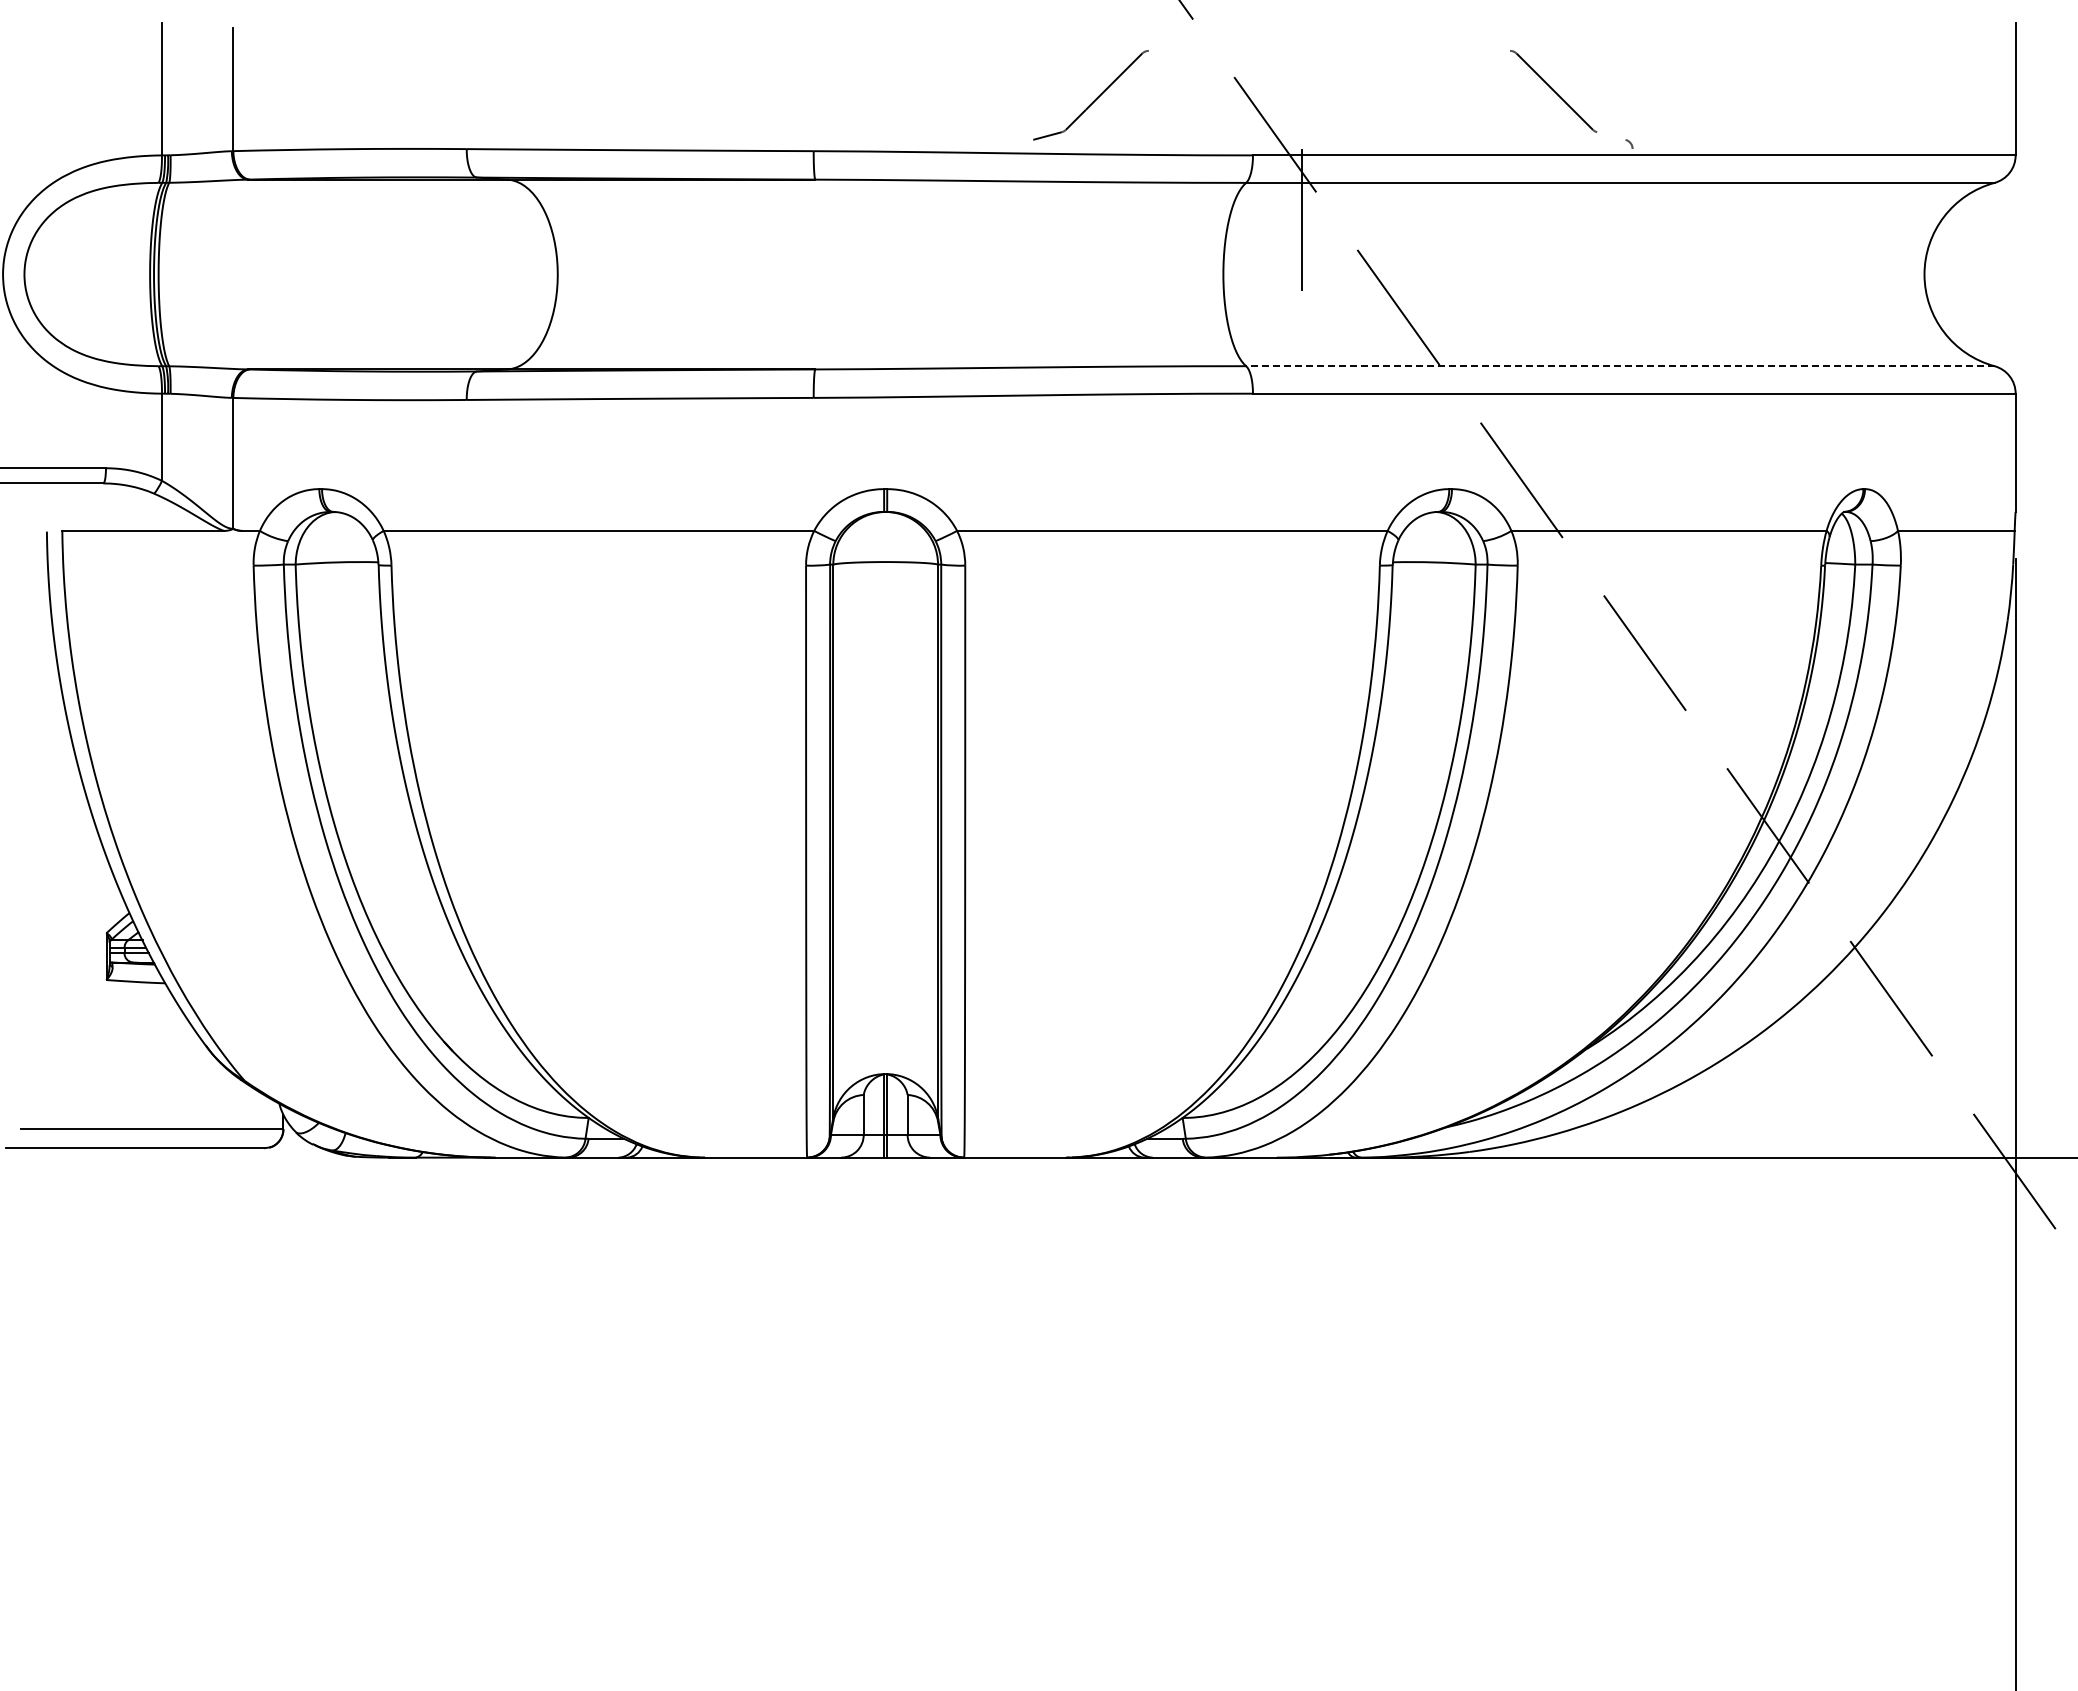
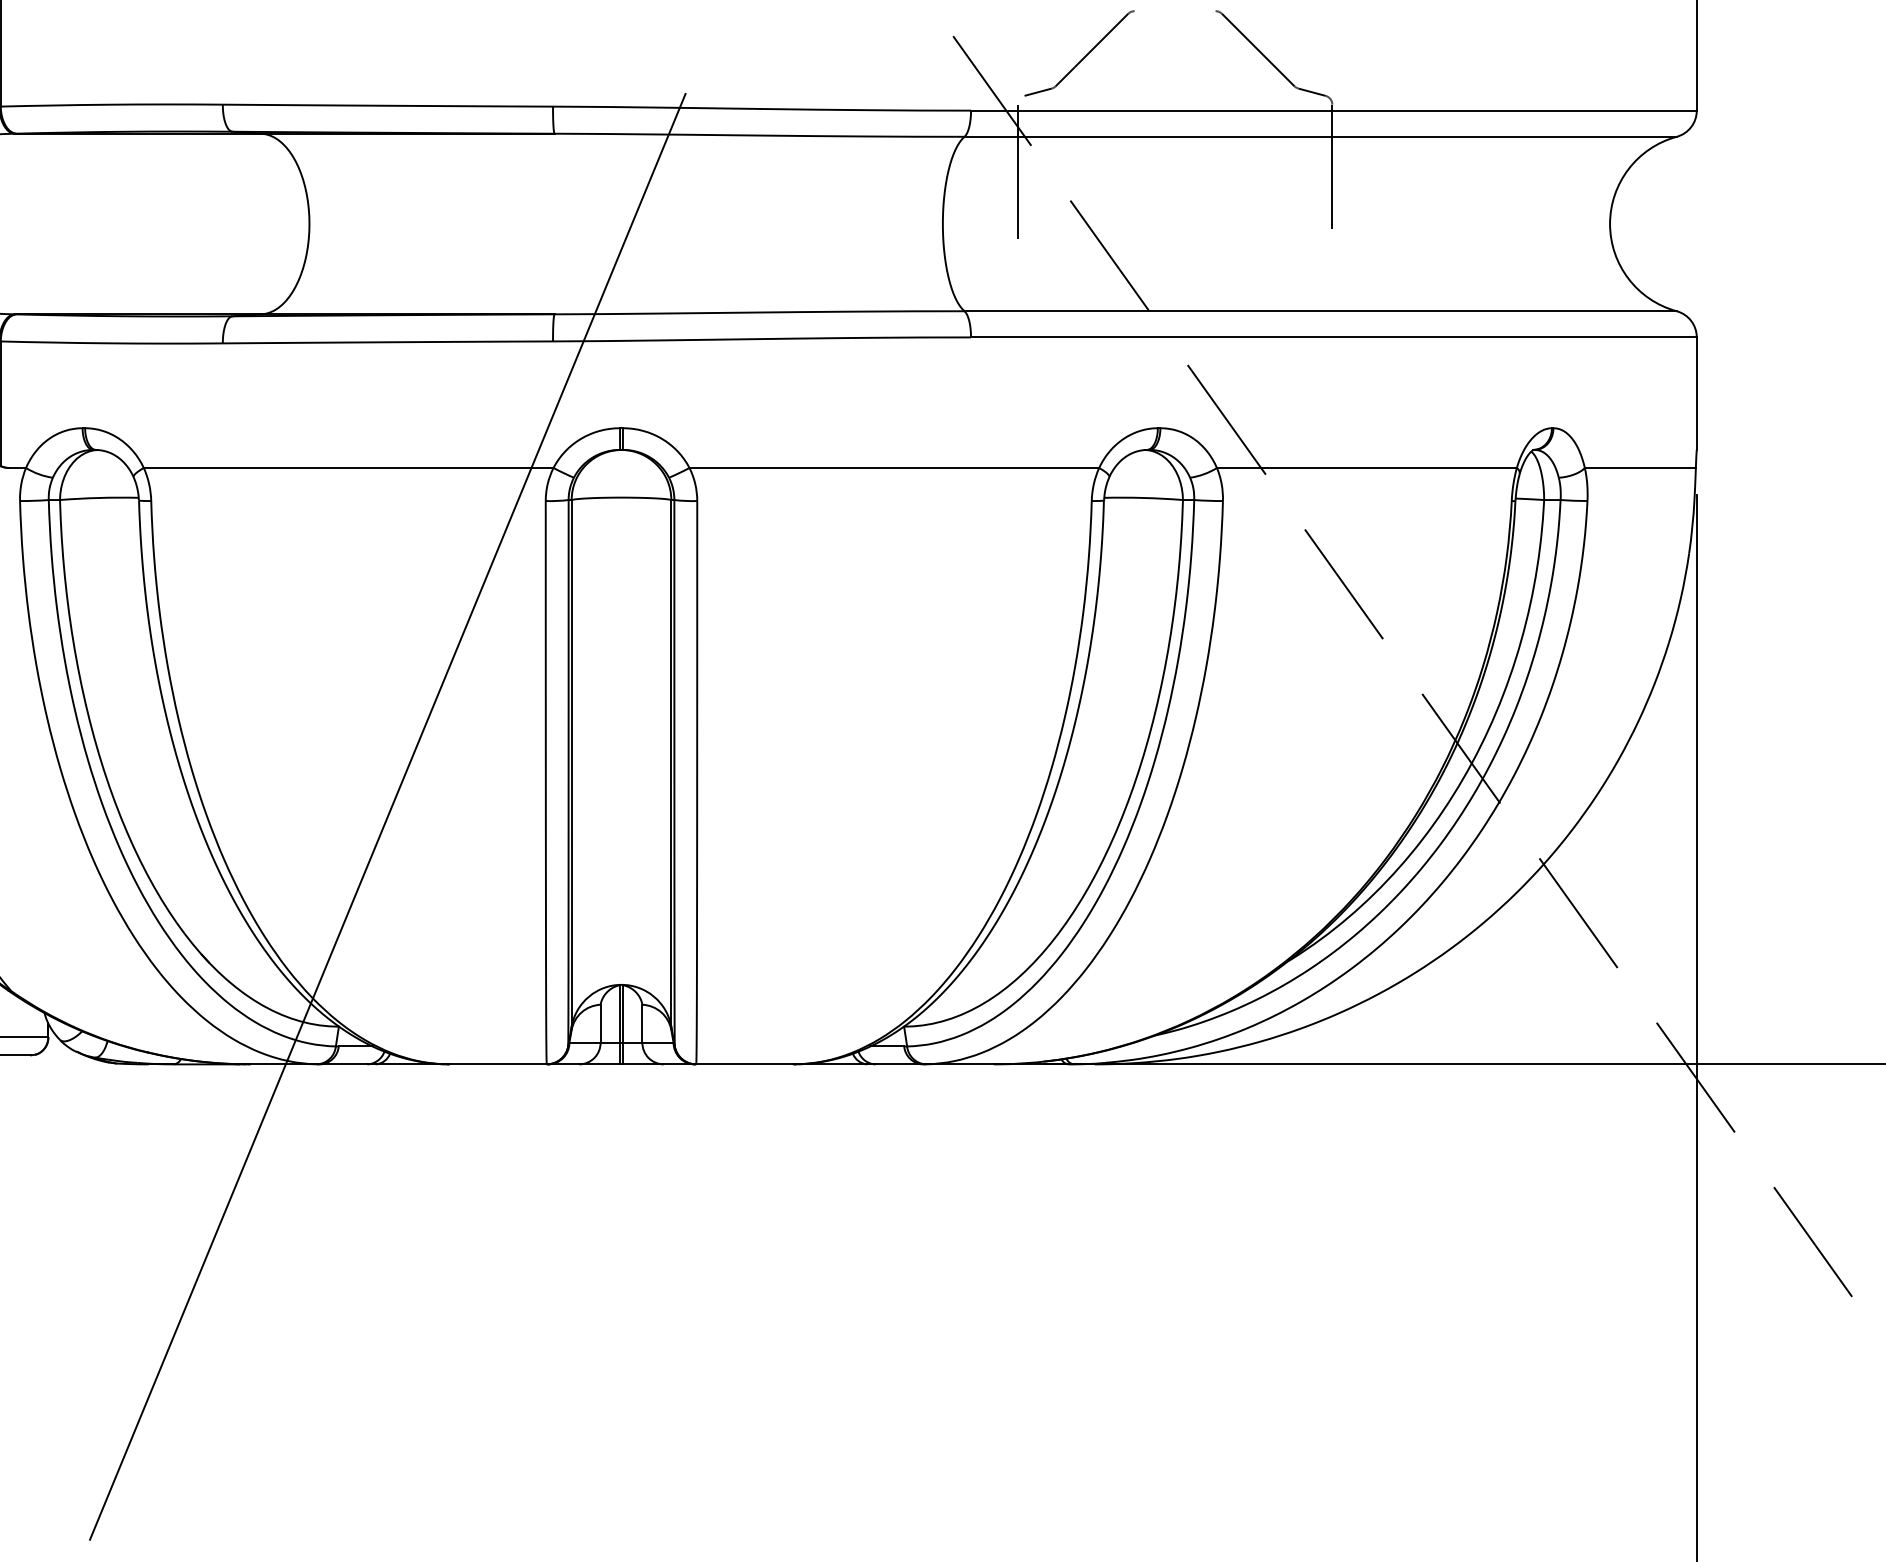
part: (1090, 95) -> (1079, 53), moved
line: (1611, 135) -> (1312, 91), added
line: (1632, 214) -> (1332, 166), added
line: (1619, 366) -> (1319, 311), dashed -> solid
line: (640, 897) -> (388, 816), added

